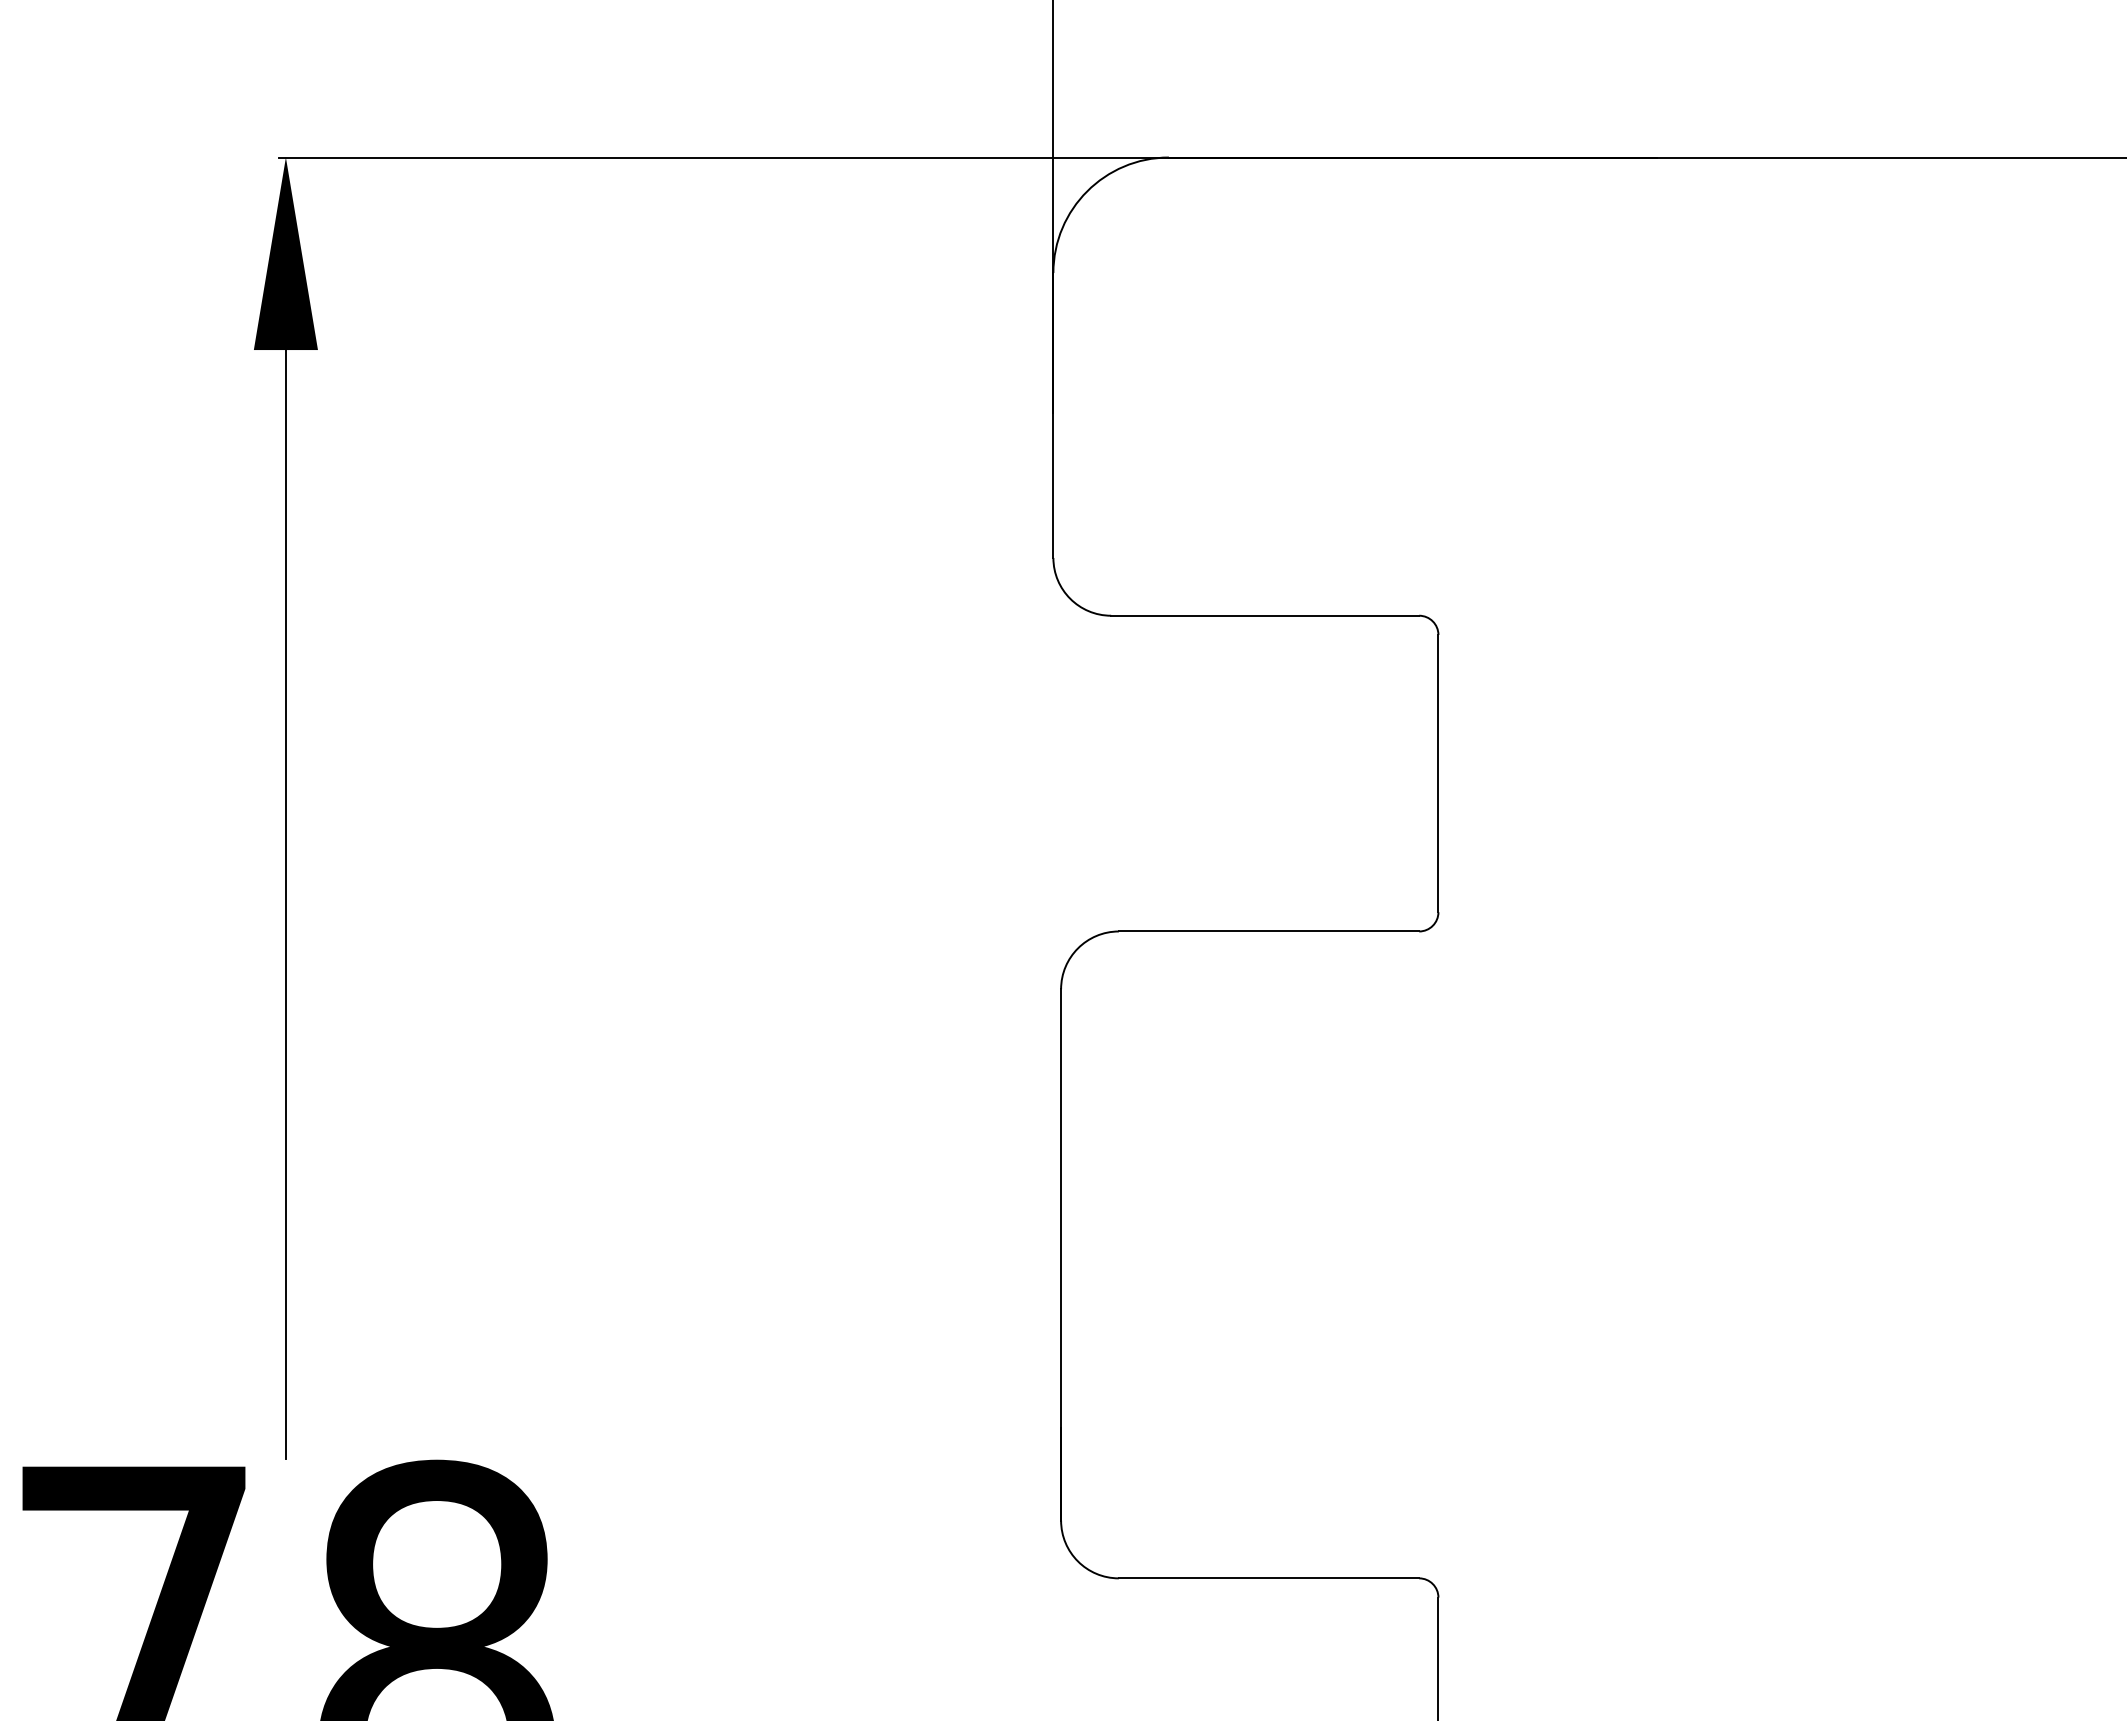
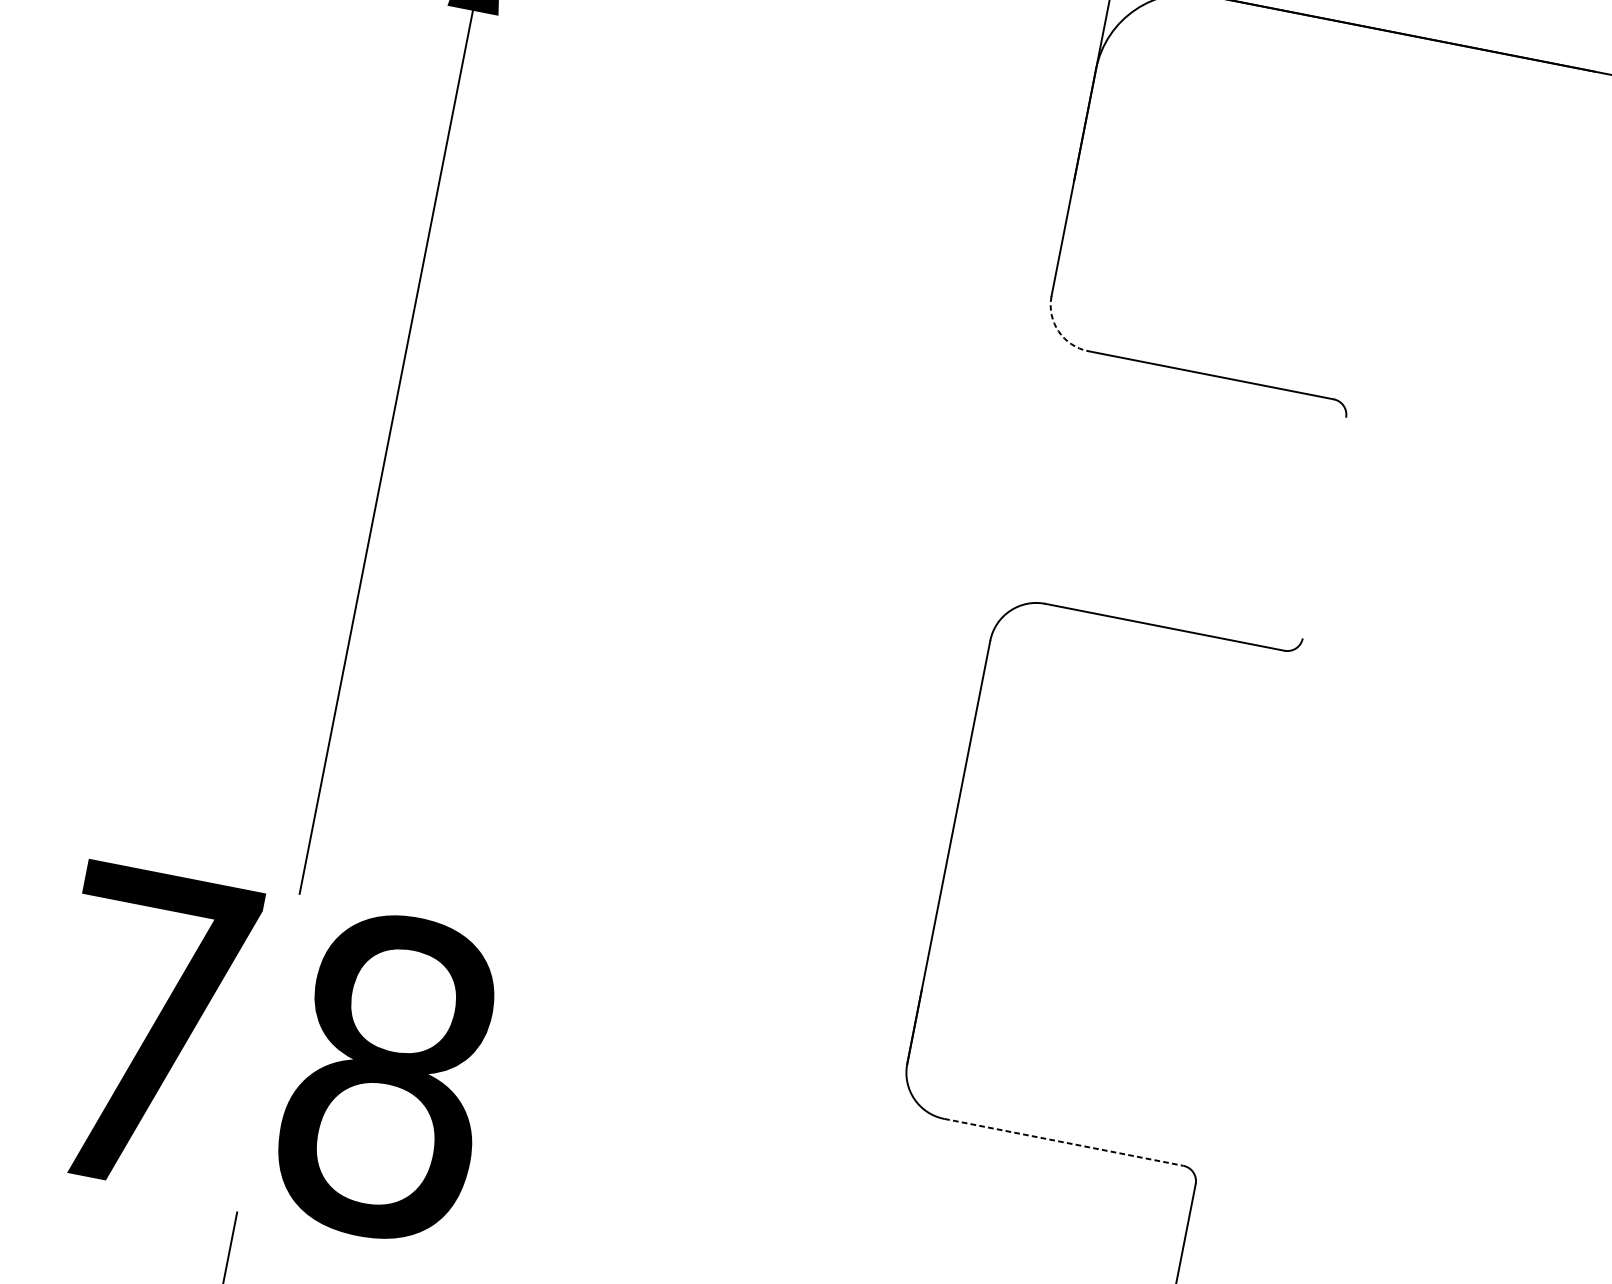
arc: (1070, 598) -> (1058, 331), solid -> dashed
line: (1438, 773) -> (1324, 527), removed
line: (1269, 1578) -> (1064, 1142), solid -> dashed

